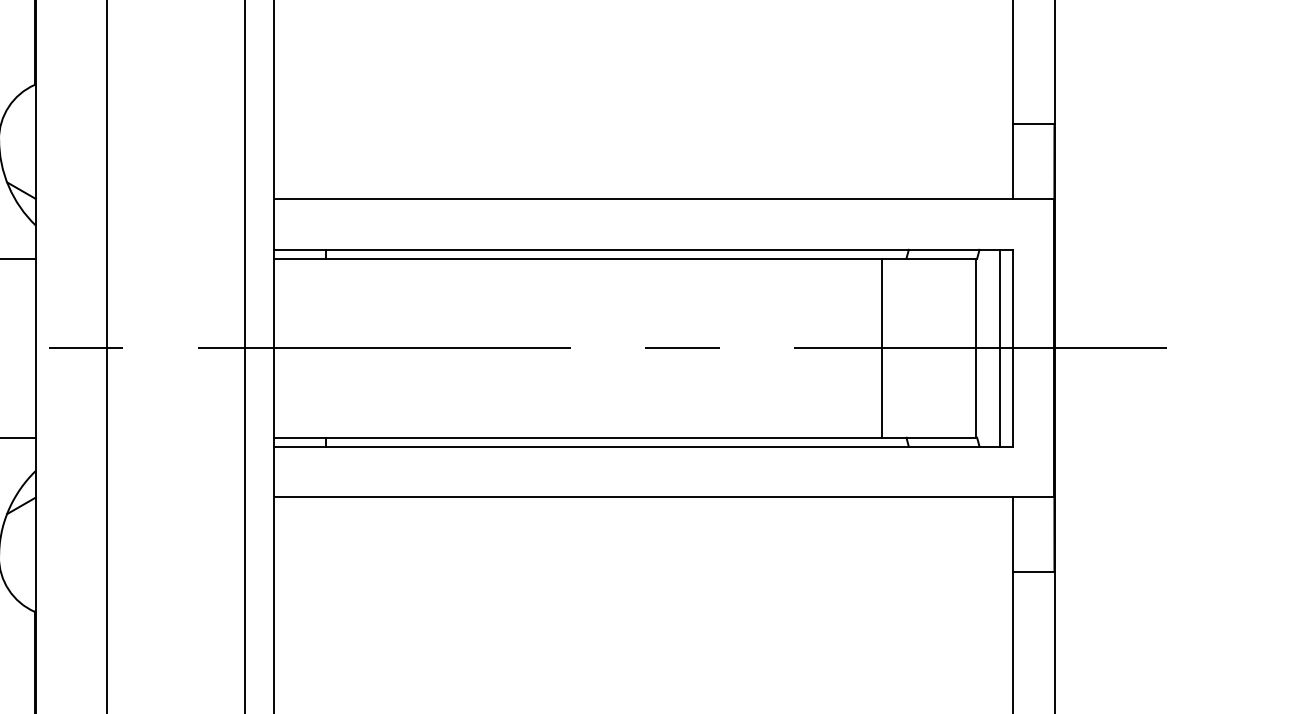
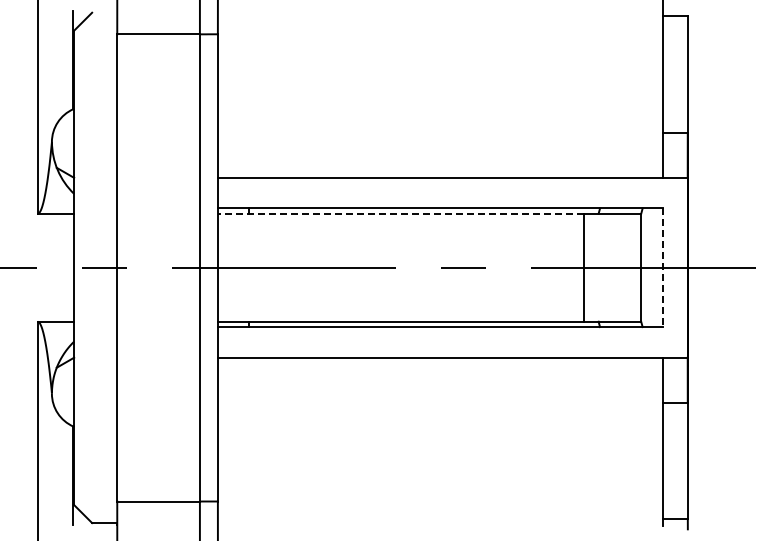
line: (577, 258) -> (400, 213), solid -> dashed
line: (999, 347) -> (654, 267), removed
line: (1012, 349) -> (662, 268), solid -> dashed

